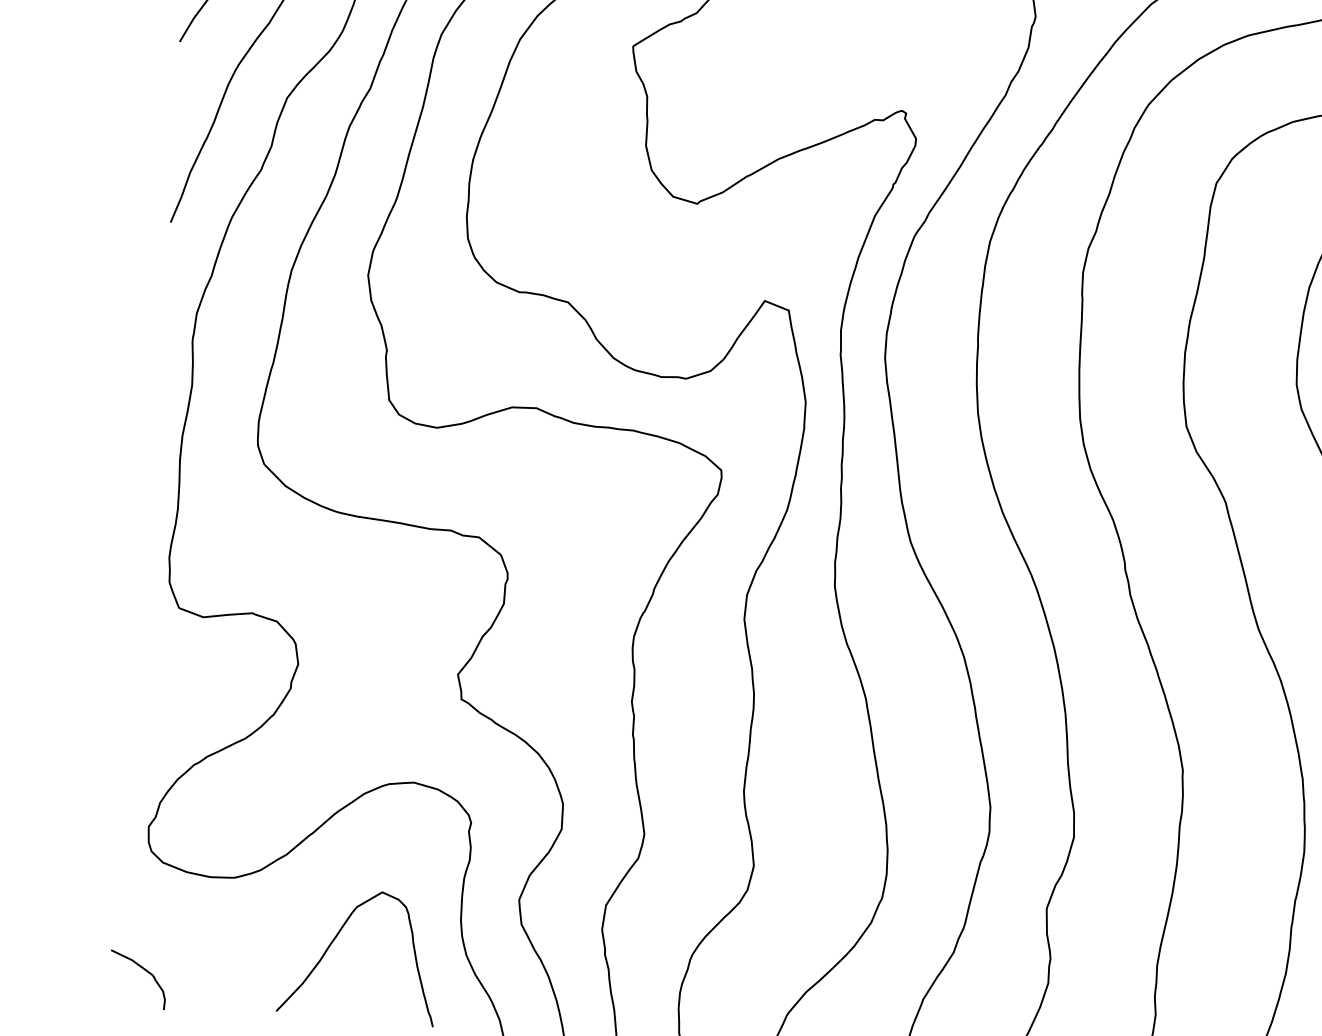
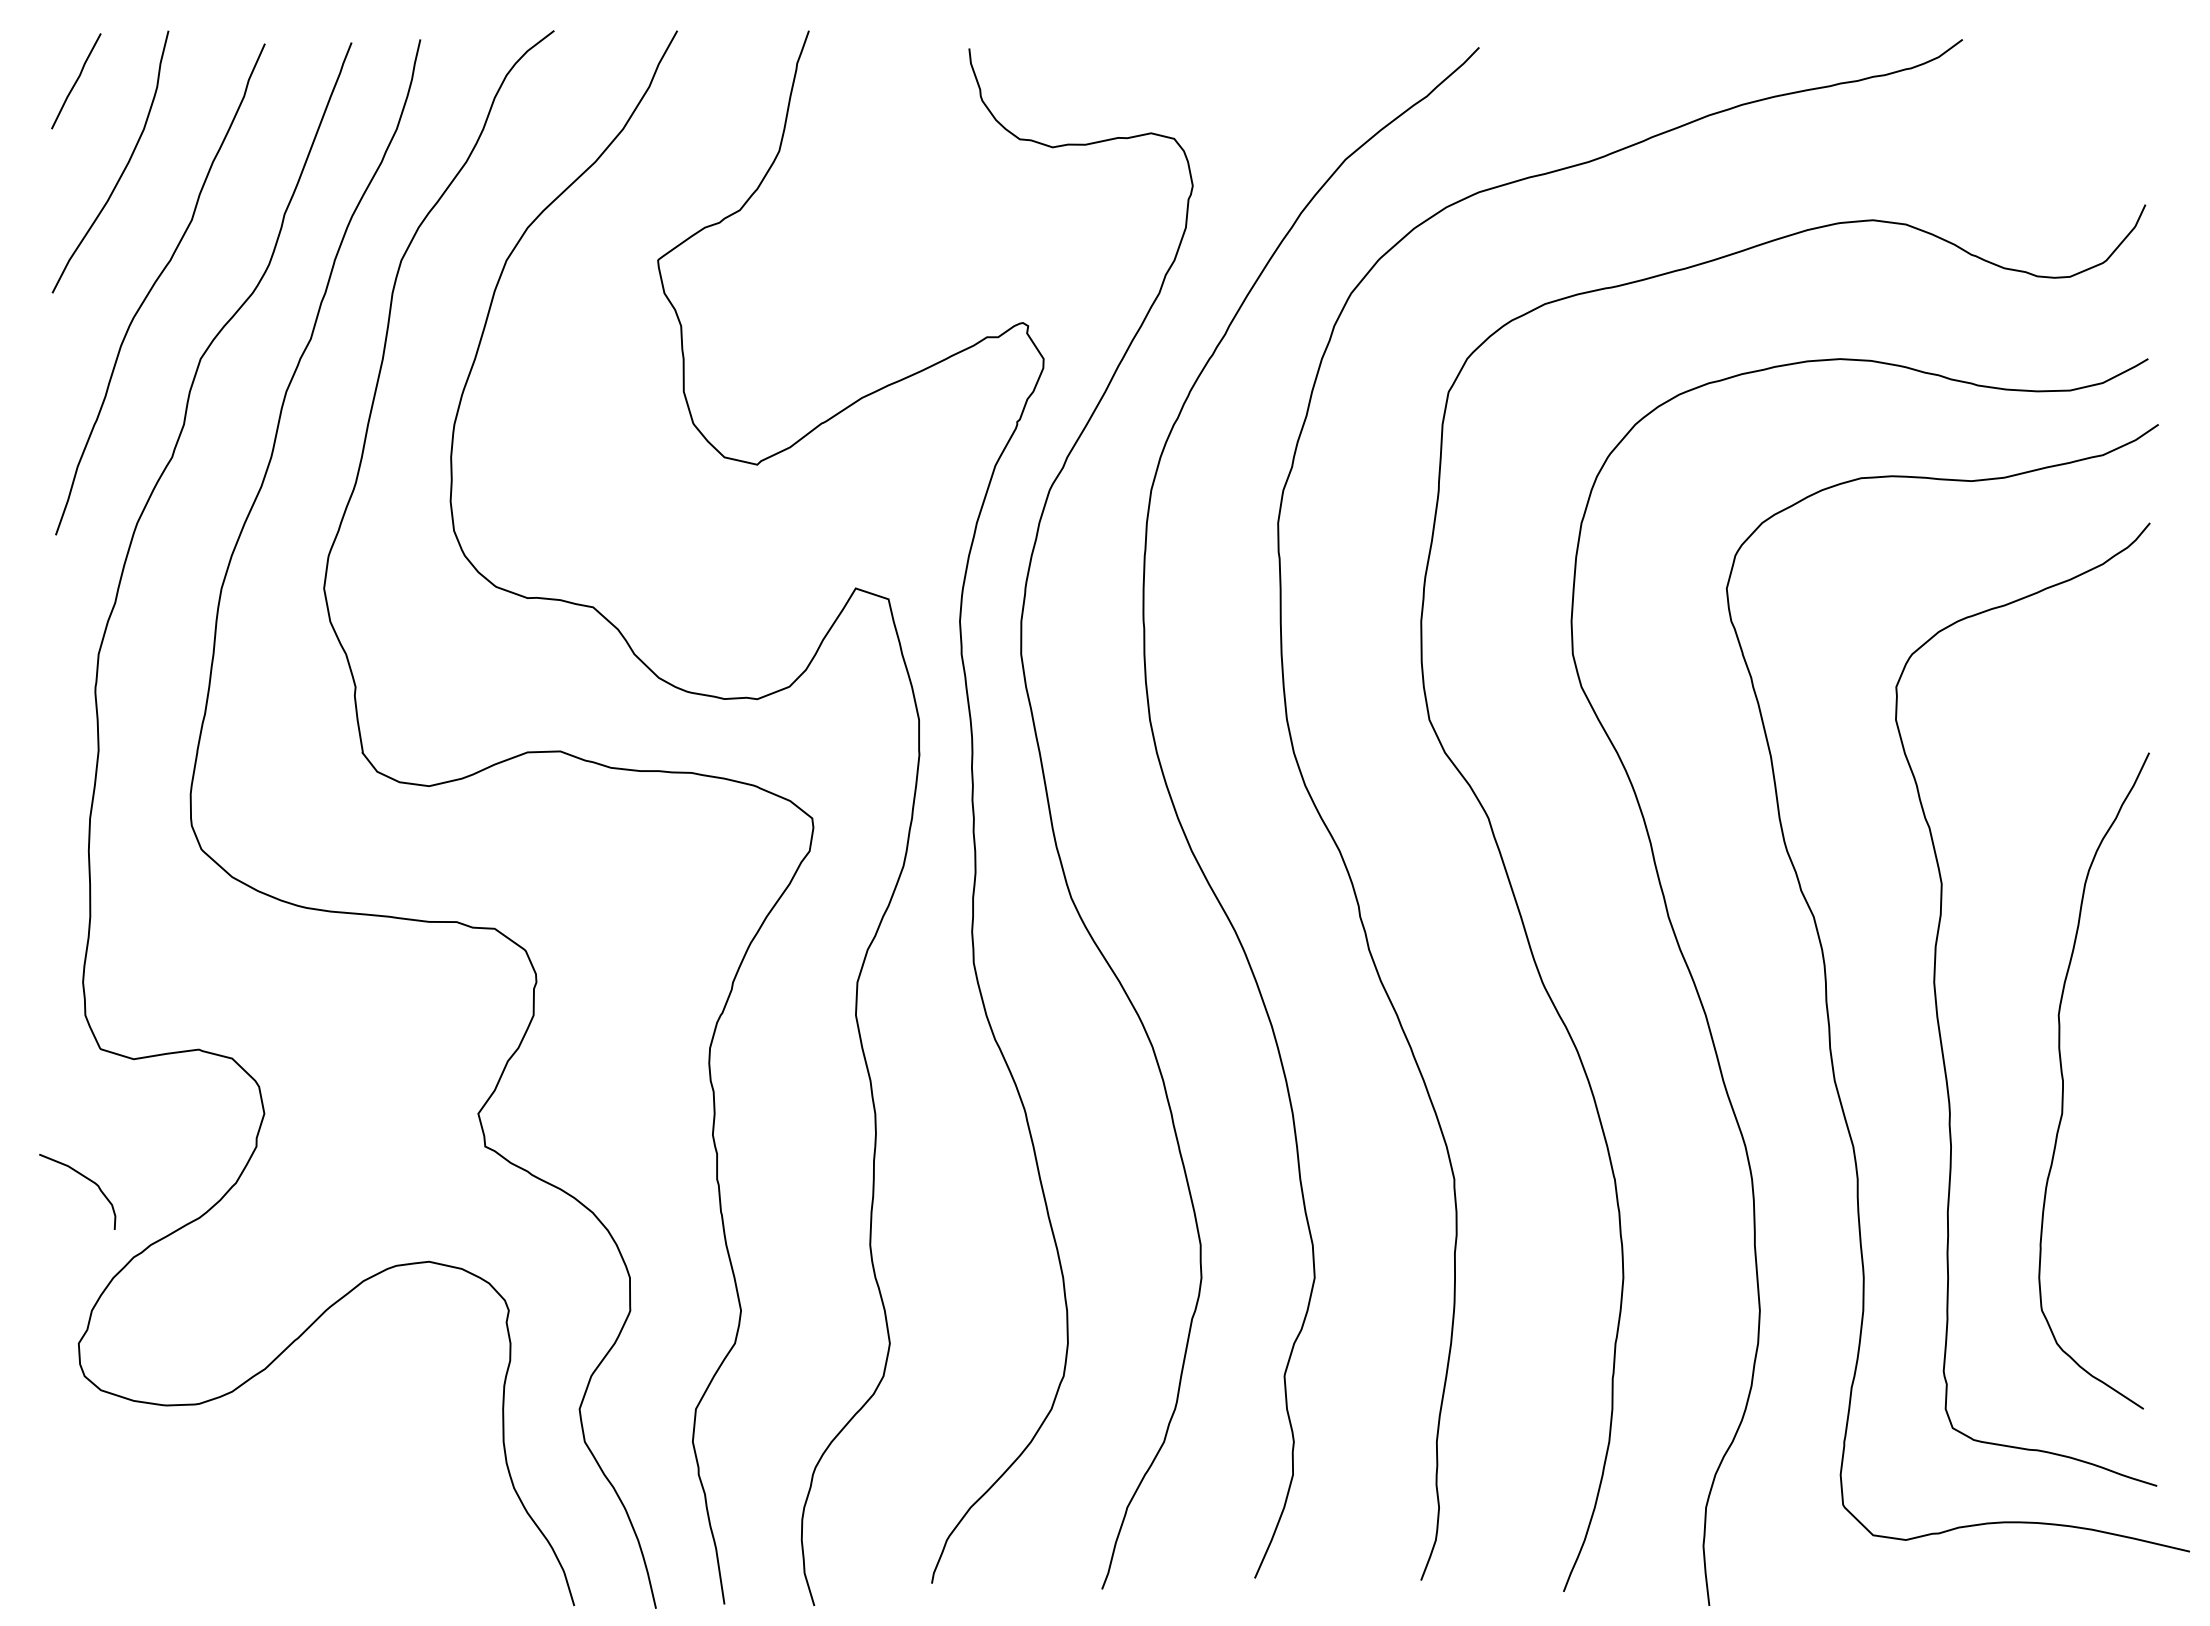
curve: (334, 940) -> (336, 1479), removed
curve: (144, 970) -> (85, 1178), moved

